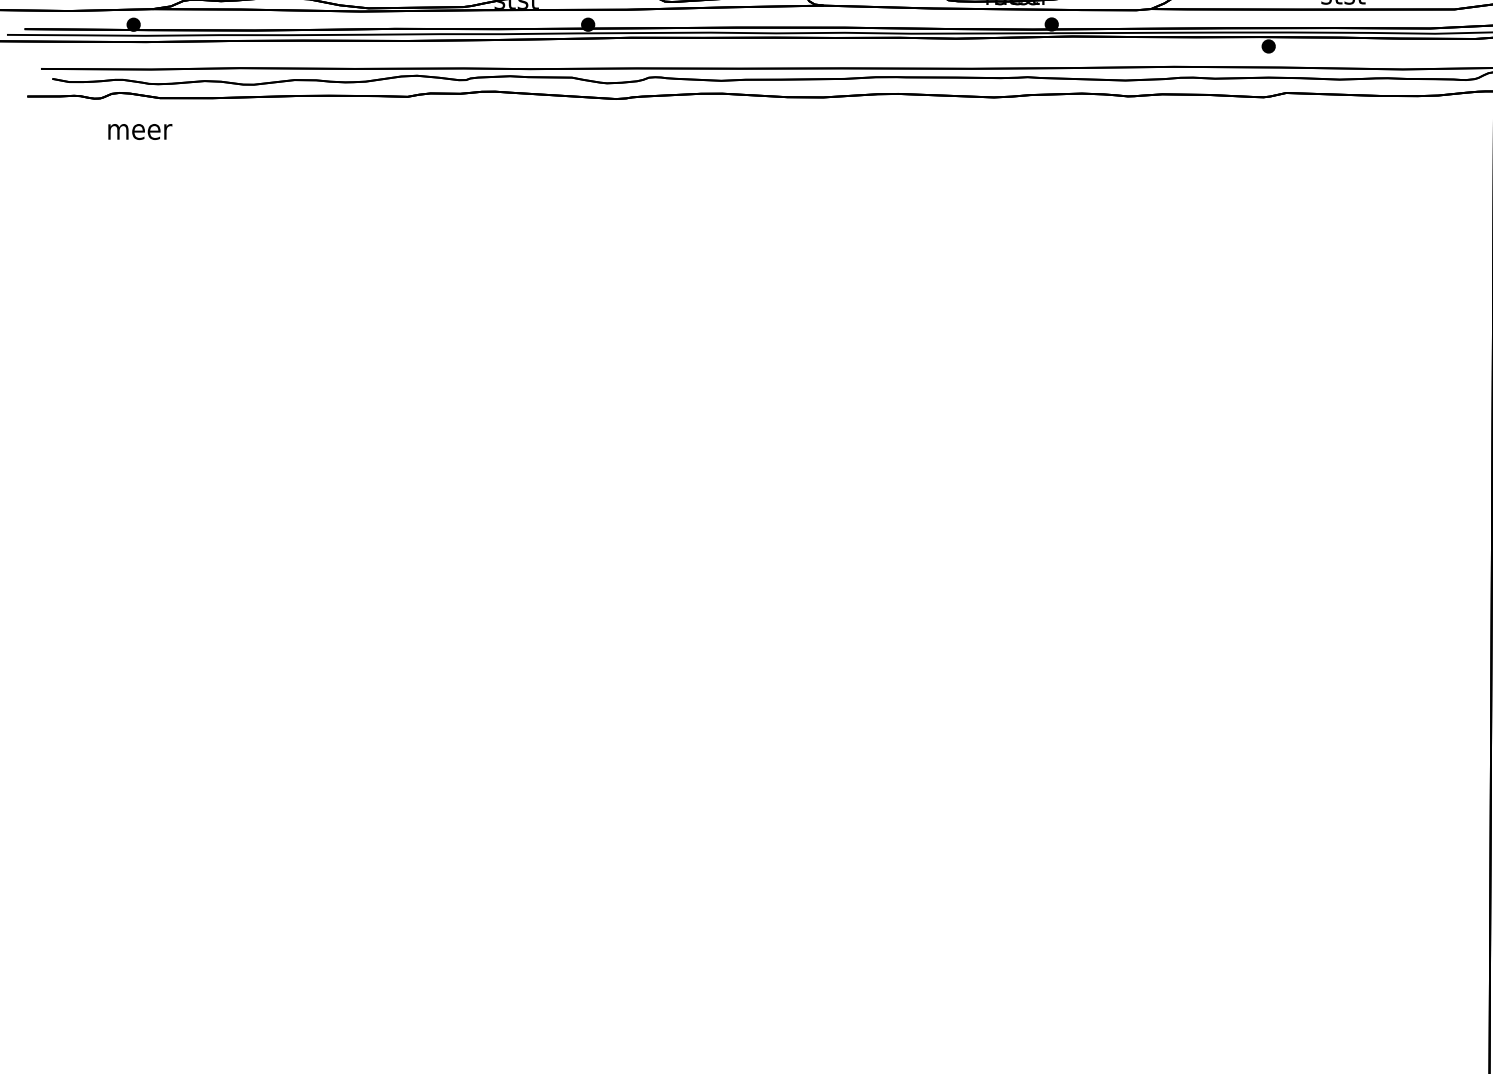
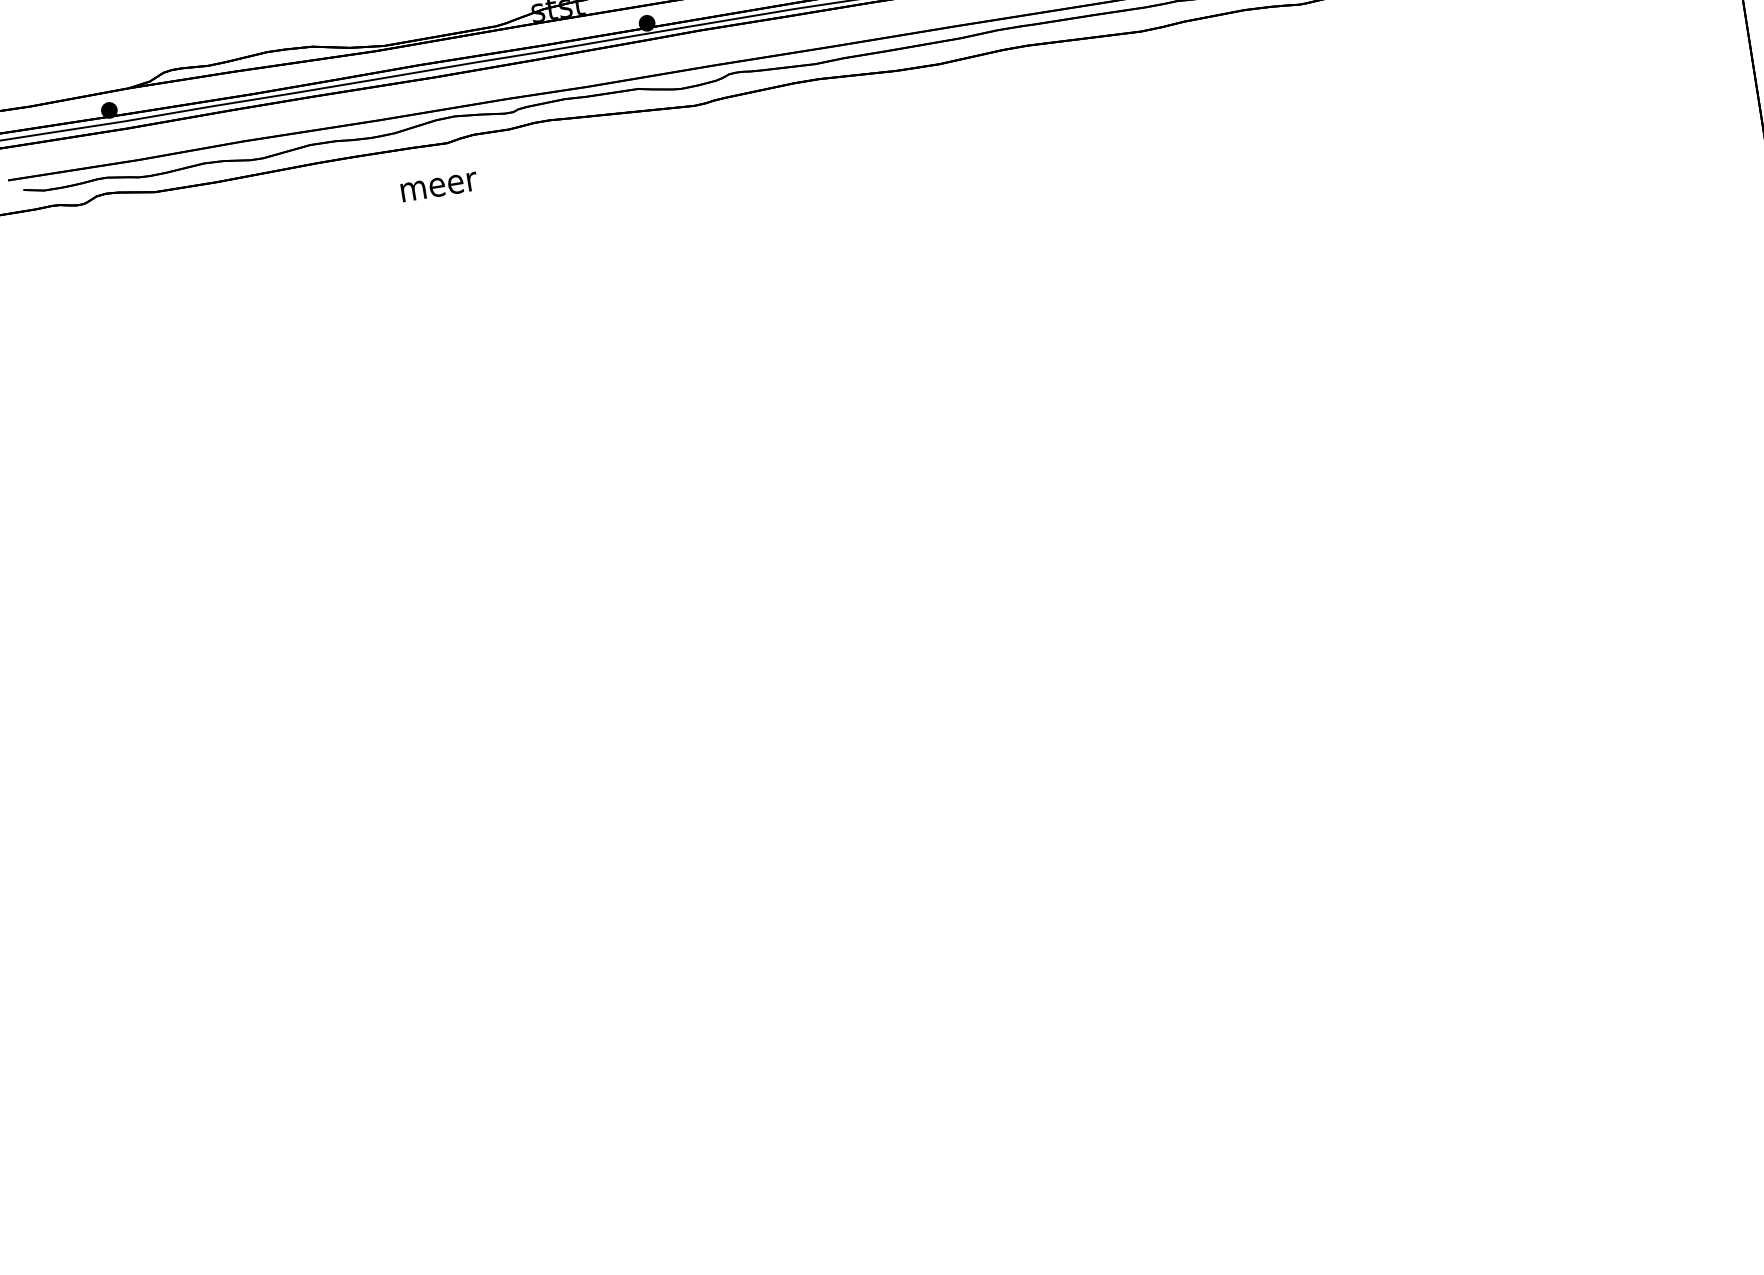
text: (140, 131) -> (439, 186), moved

